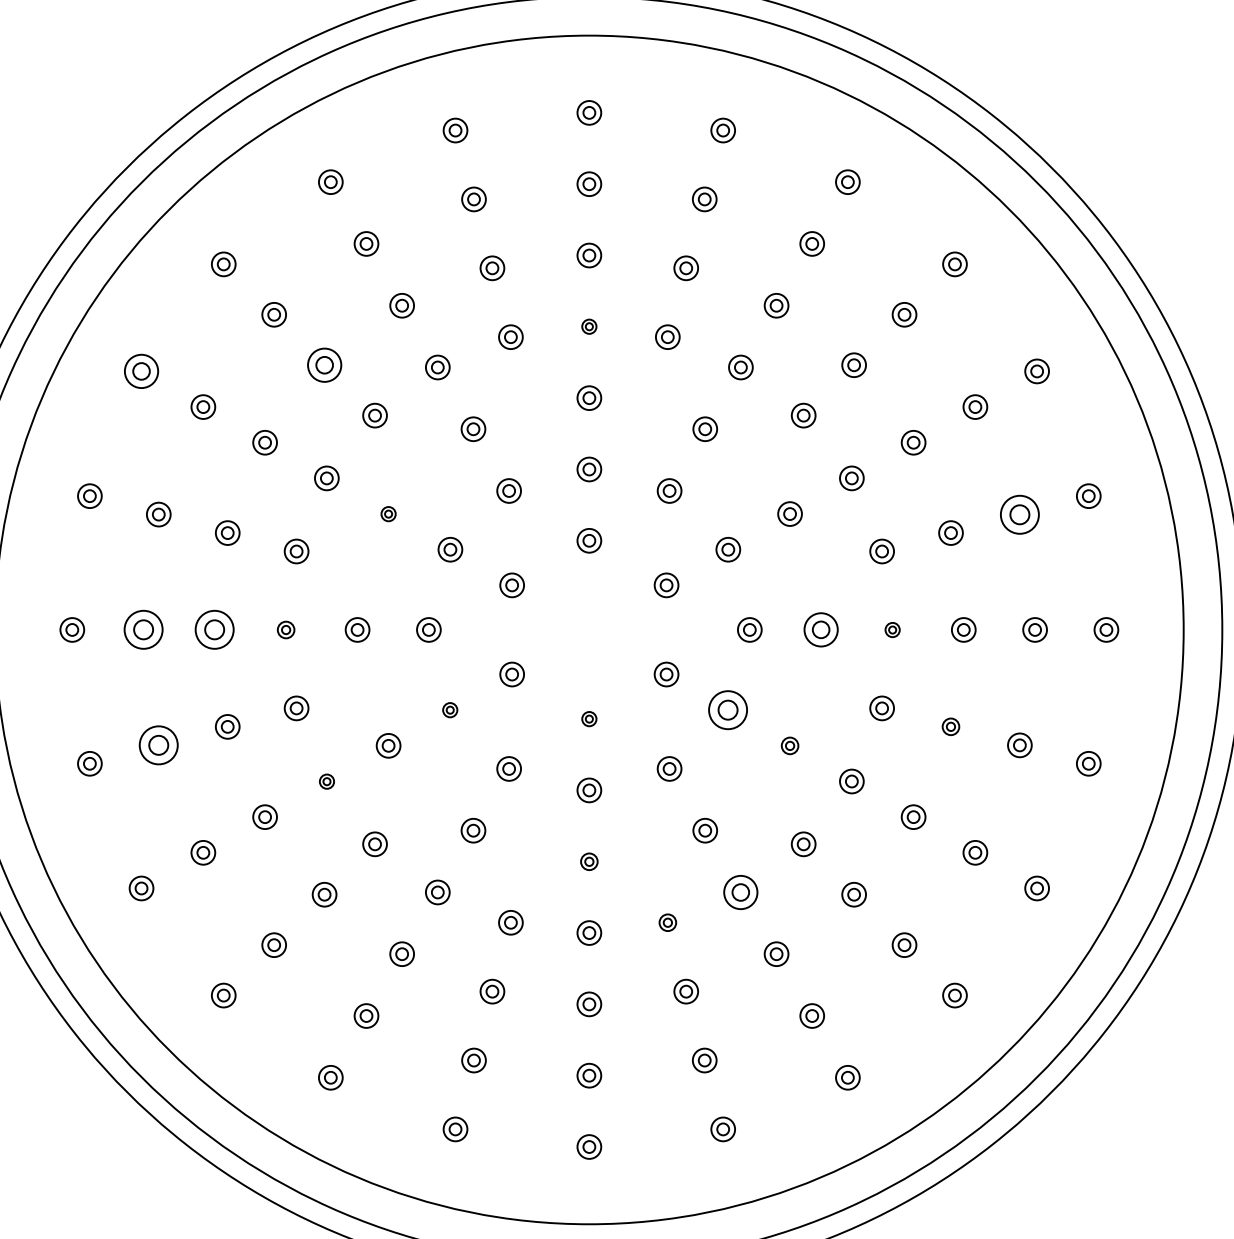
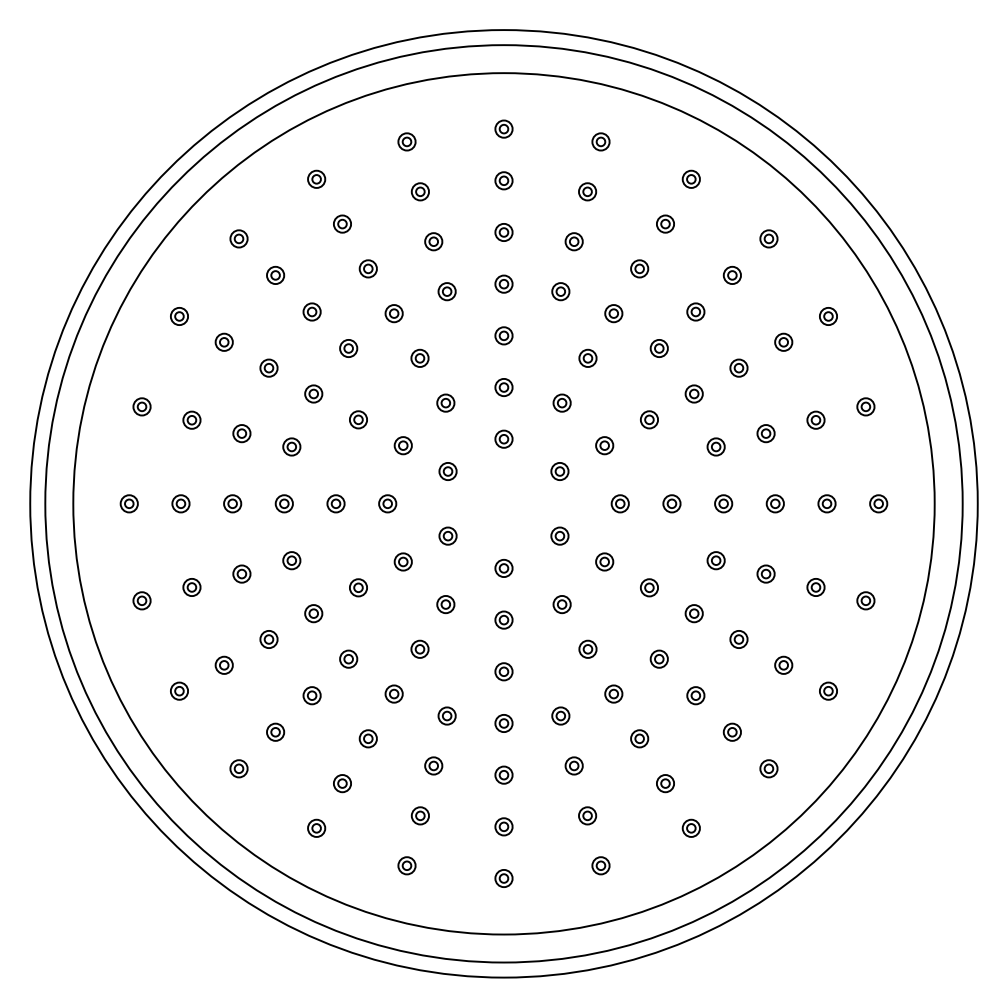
part: (588, 325) -> (503, 283), size x1.67
part: (323, 364) -> (311, 311), size x0.71
part: (141, 371) -> (179, 316), size x0.71
part: (388, 513) -> (358, 419), size x1.67
part: (1019, 513) -> (815, 419), size x0.62
part: (142, 629) -> (180, 503), size x0.62
part: (214, 629) -> (232, 503), size x0.62
part: (285, 629) -> (283, 503), size x1.43
part: (820, 629) -> (671, 503), size x0.71
part: (892, 629) -> (723, 503), size x1.67
part: (449, 709) -> (402, 561), size x1.67
part: (728, 709) -> (604, 561), size x0.62
part: (588, 719) -> (503, 568), size x1.67
part: (950, 726) -> (765, 573), size x1.43
part: (158, 745) -> (191, 587), size x0.62
part: (790, 745) -> (649, 587), size x1.43
part: (326, 781) -> (313, 613), size x1.67
part: (588, 861) -> (503, 671), size x1.43
part: (740, 891) -> (613, 693), size x0.71
part: (667, 922) -> (560, 715), size x1.43

